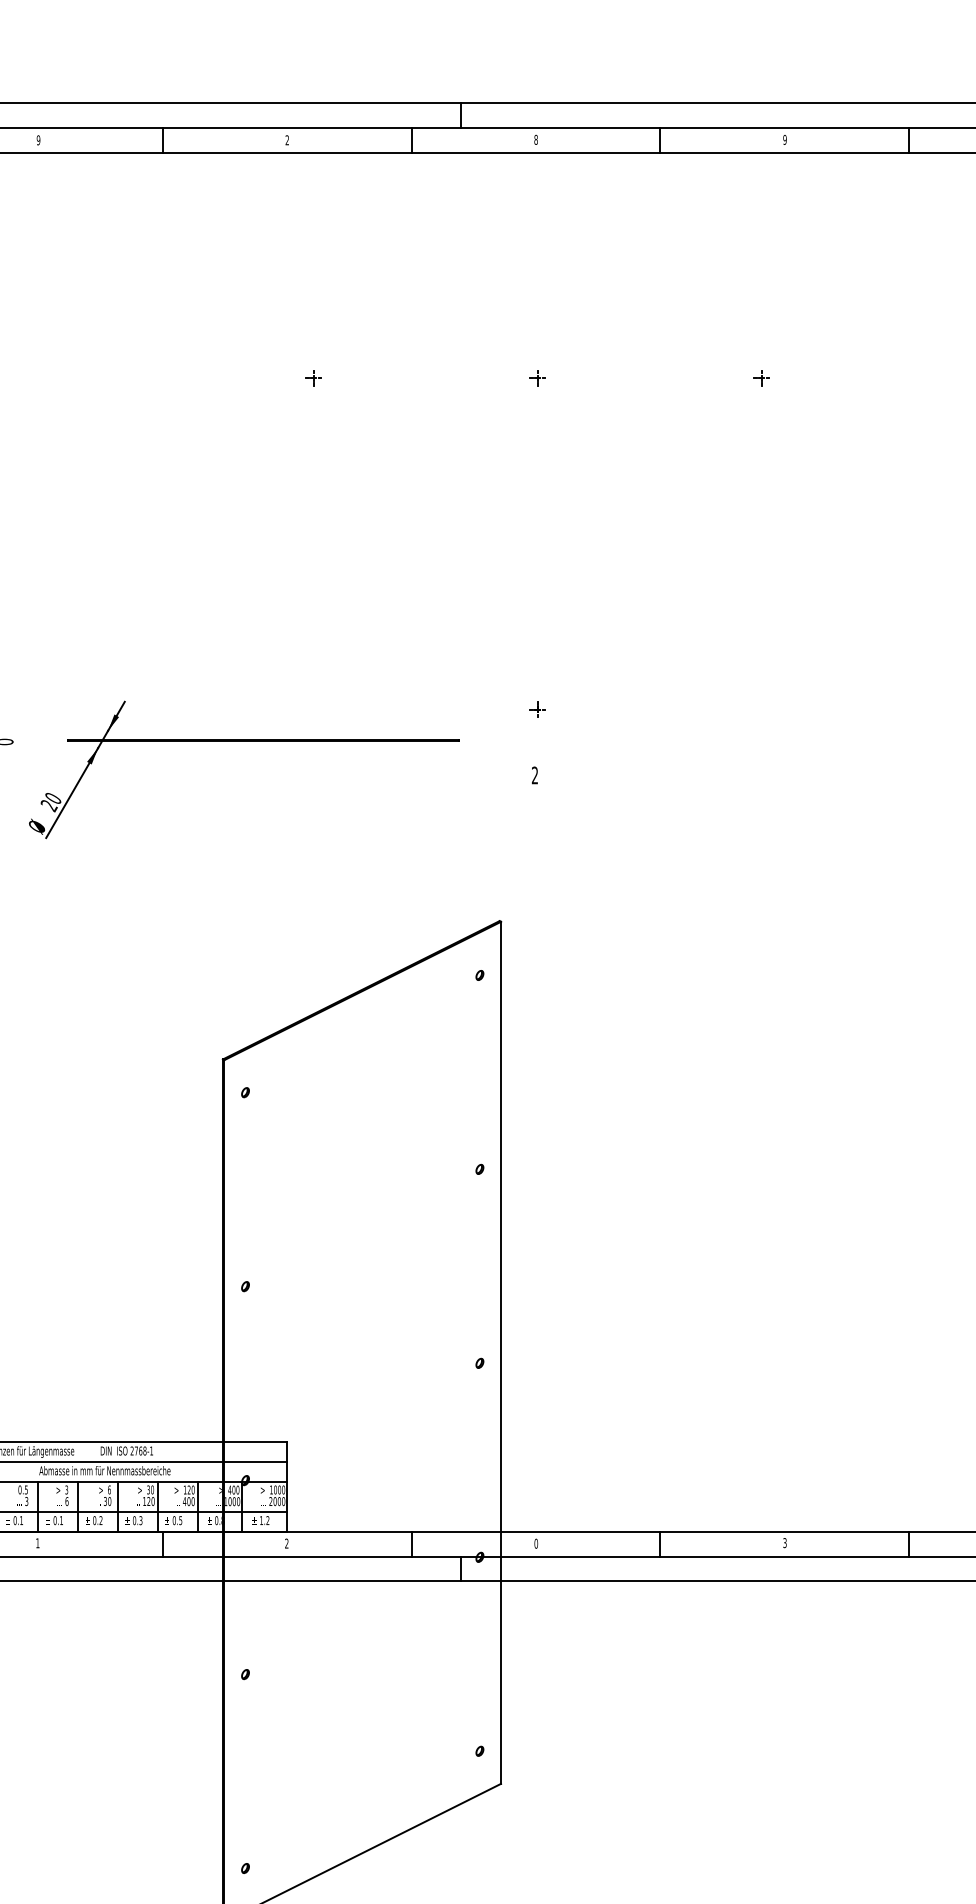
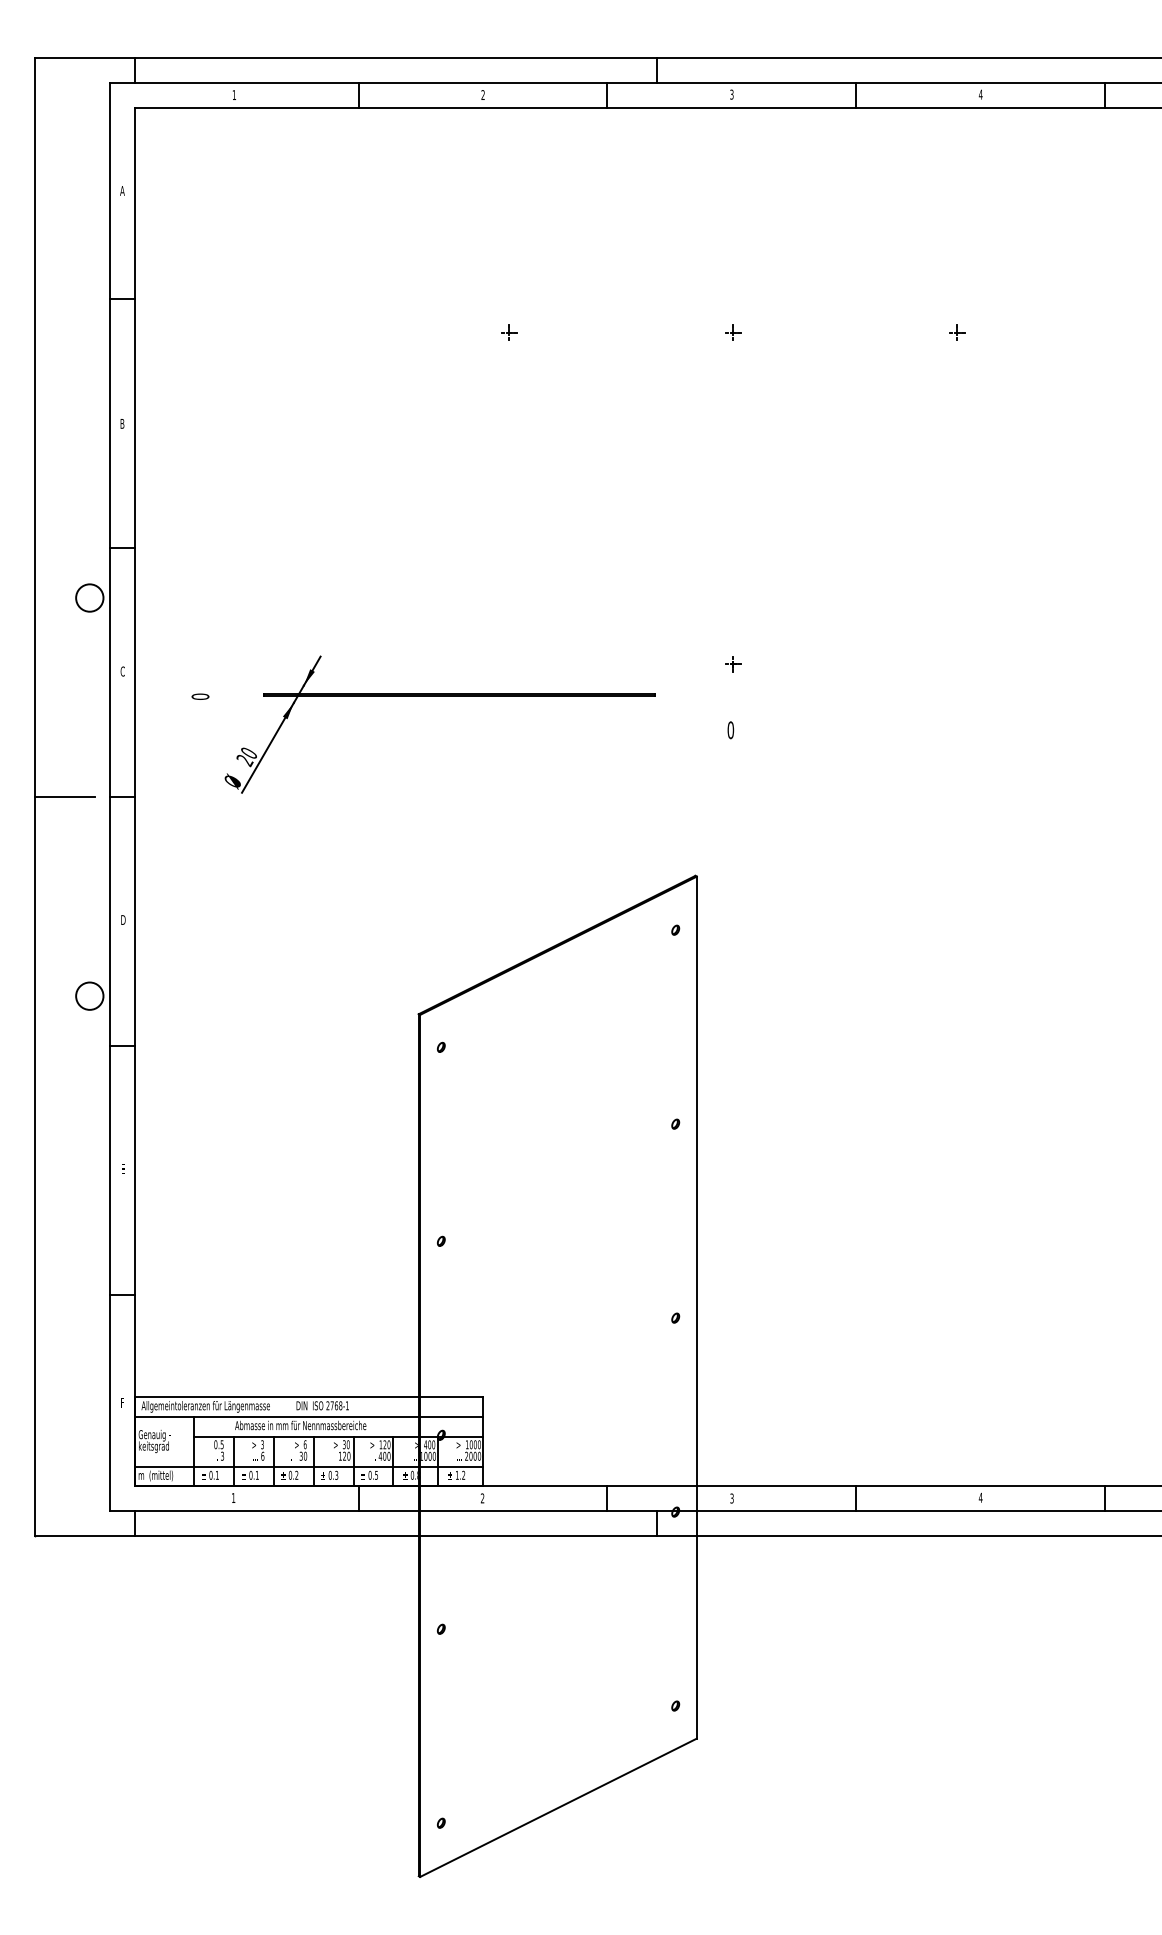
text: (38, 139) -> (234, 94), 9 -> 1
text: (535, 139) -> (731, 94), 8 -> 3
text: (784, 139) -> (980, 94), 9 -> 4
text: (534, 775) -> (730, 730), 2 -> 0
text: (784, 1542) -> (980, 1497), 3 -> 4
text: (535, 1543) -> (731, 1498), 0 -> 3

